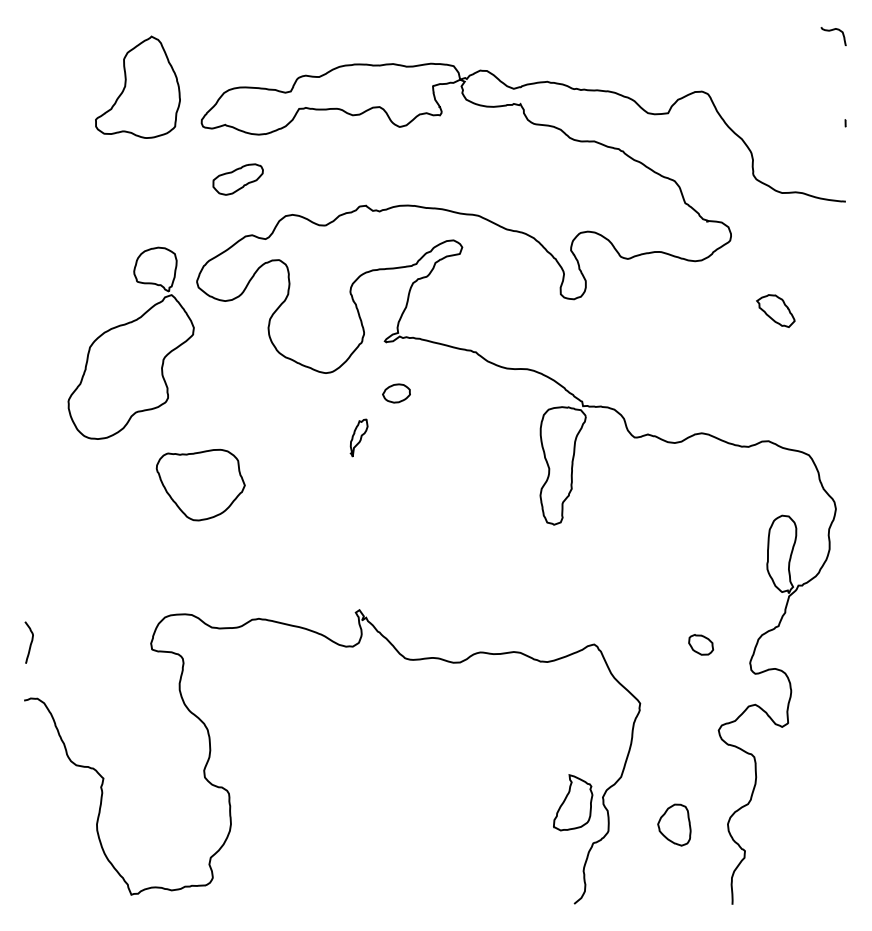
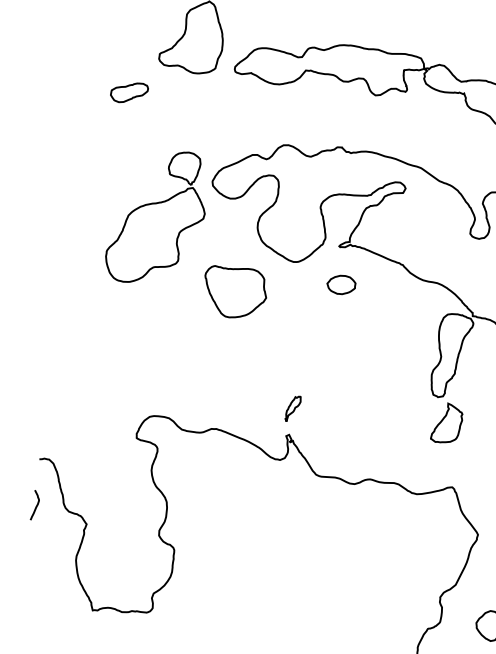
part: (237, 179) -> (128, 92), moved
part: (396, 393) -> (341, 284), size x1.43
part: (358, 437) -> (292, 408), moved
part: (200, 484) -> (234, 291), moved
curve: (30, 642) -> (36, 505), moved
part: (573, 802) -> (447, 423), moved

